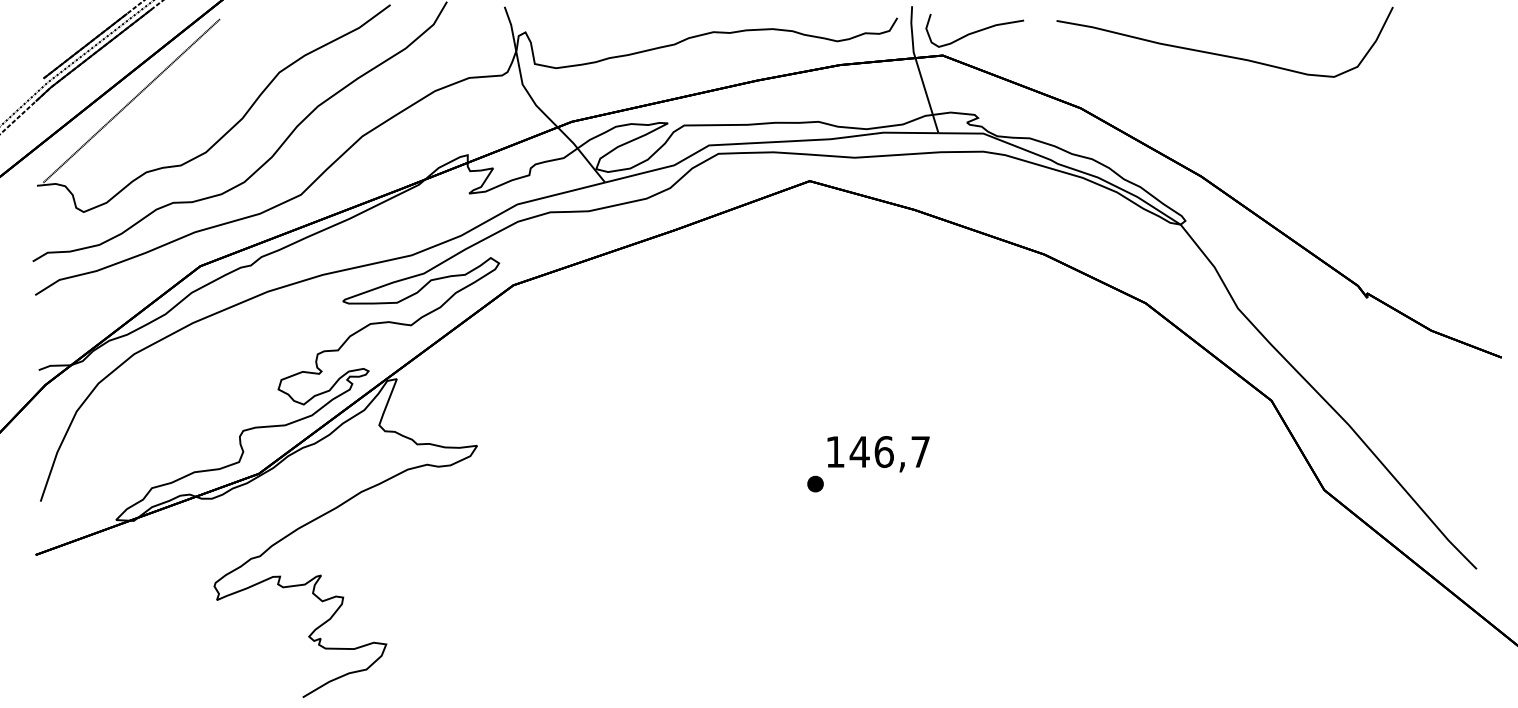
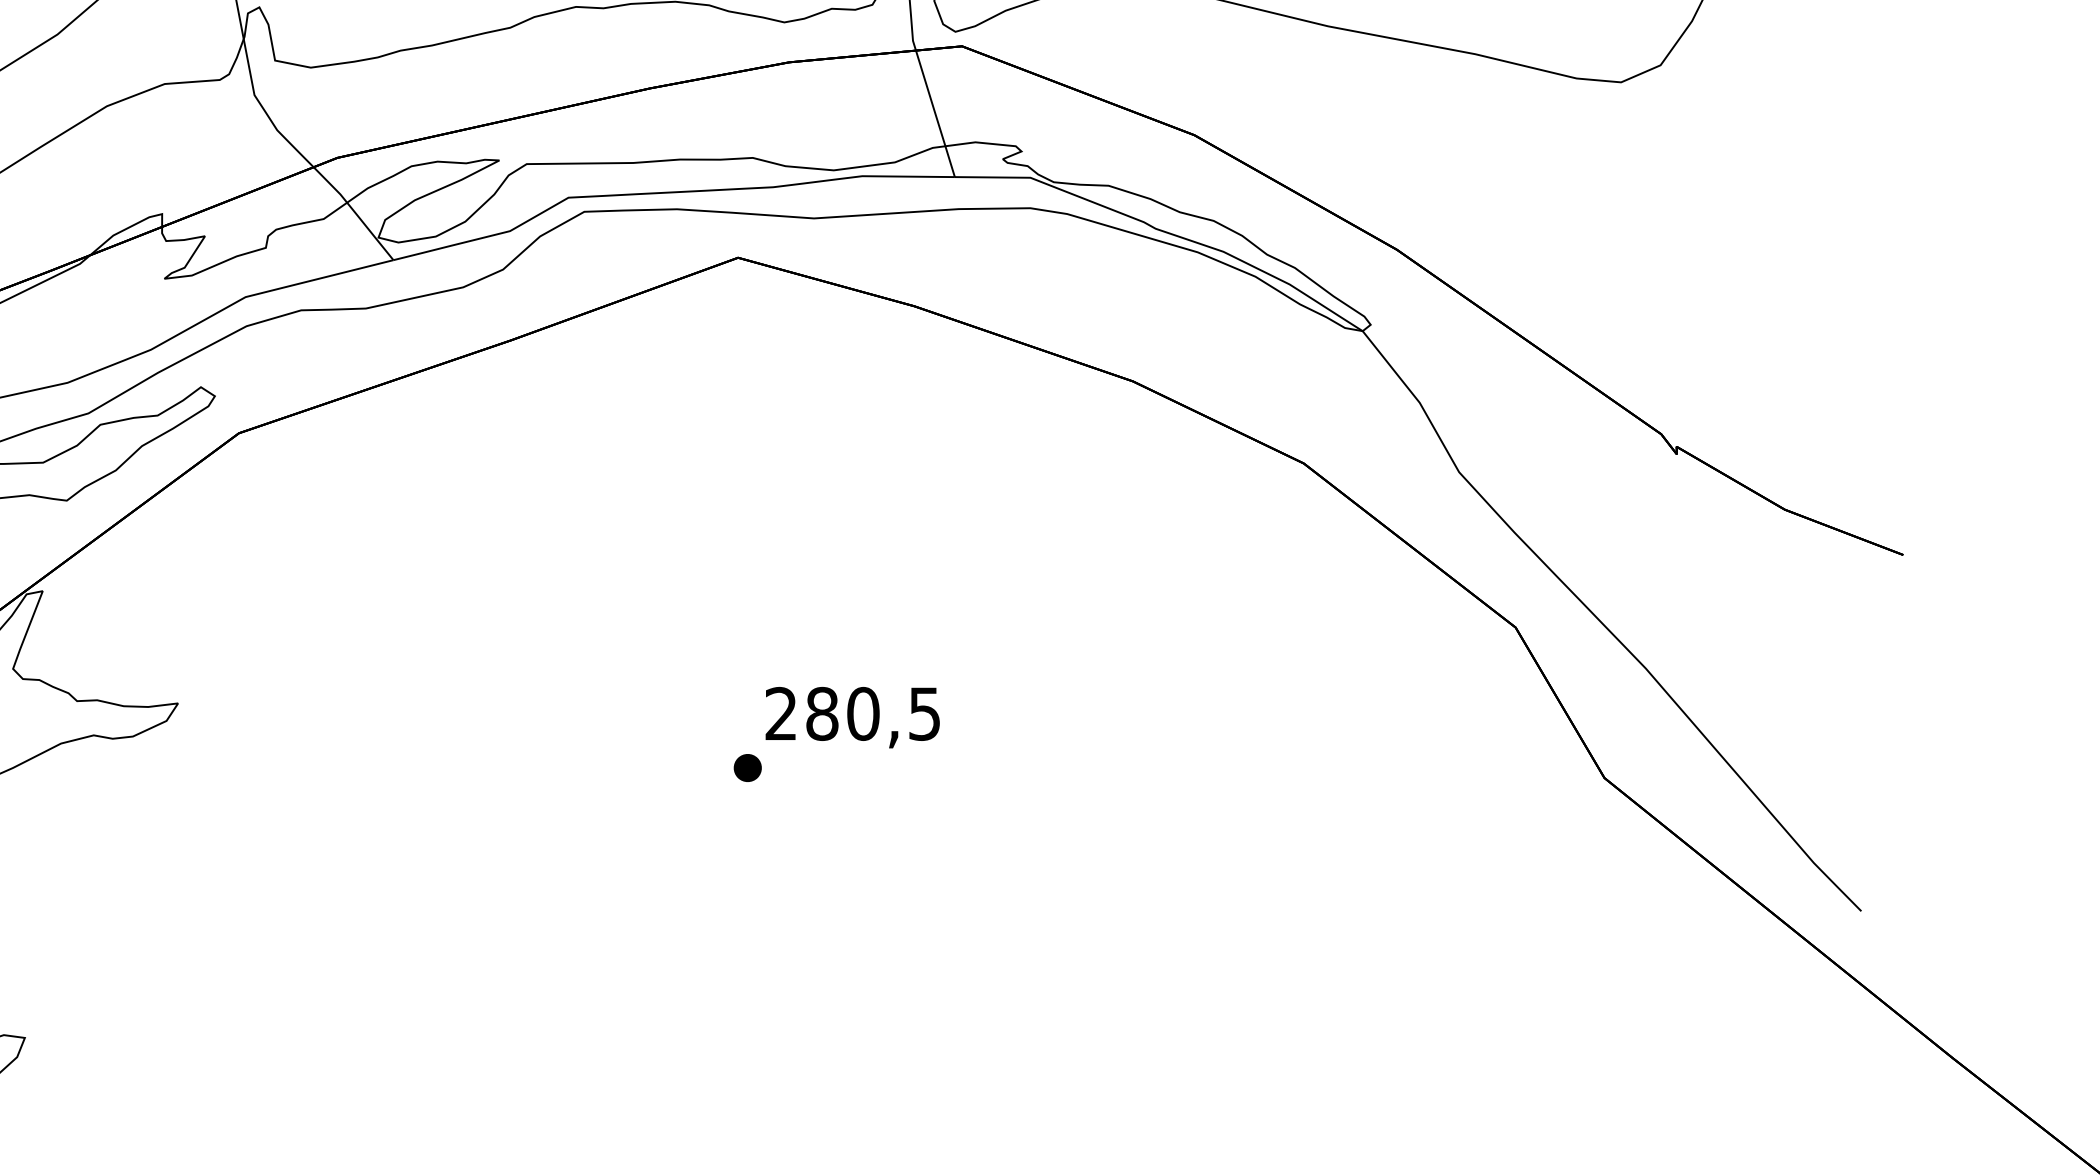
text: (877, 452) -> (852, 714), 146,7 -> 280,5

